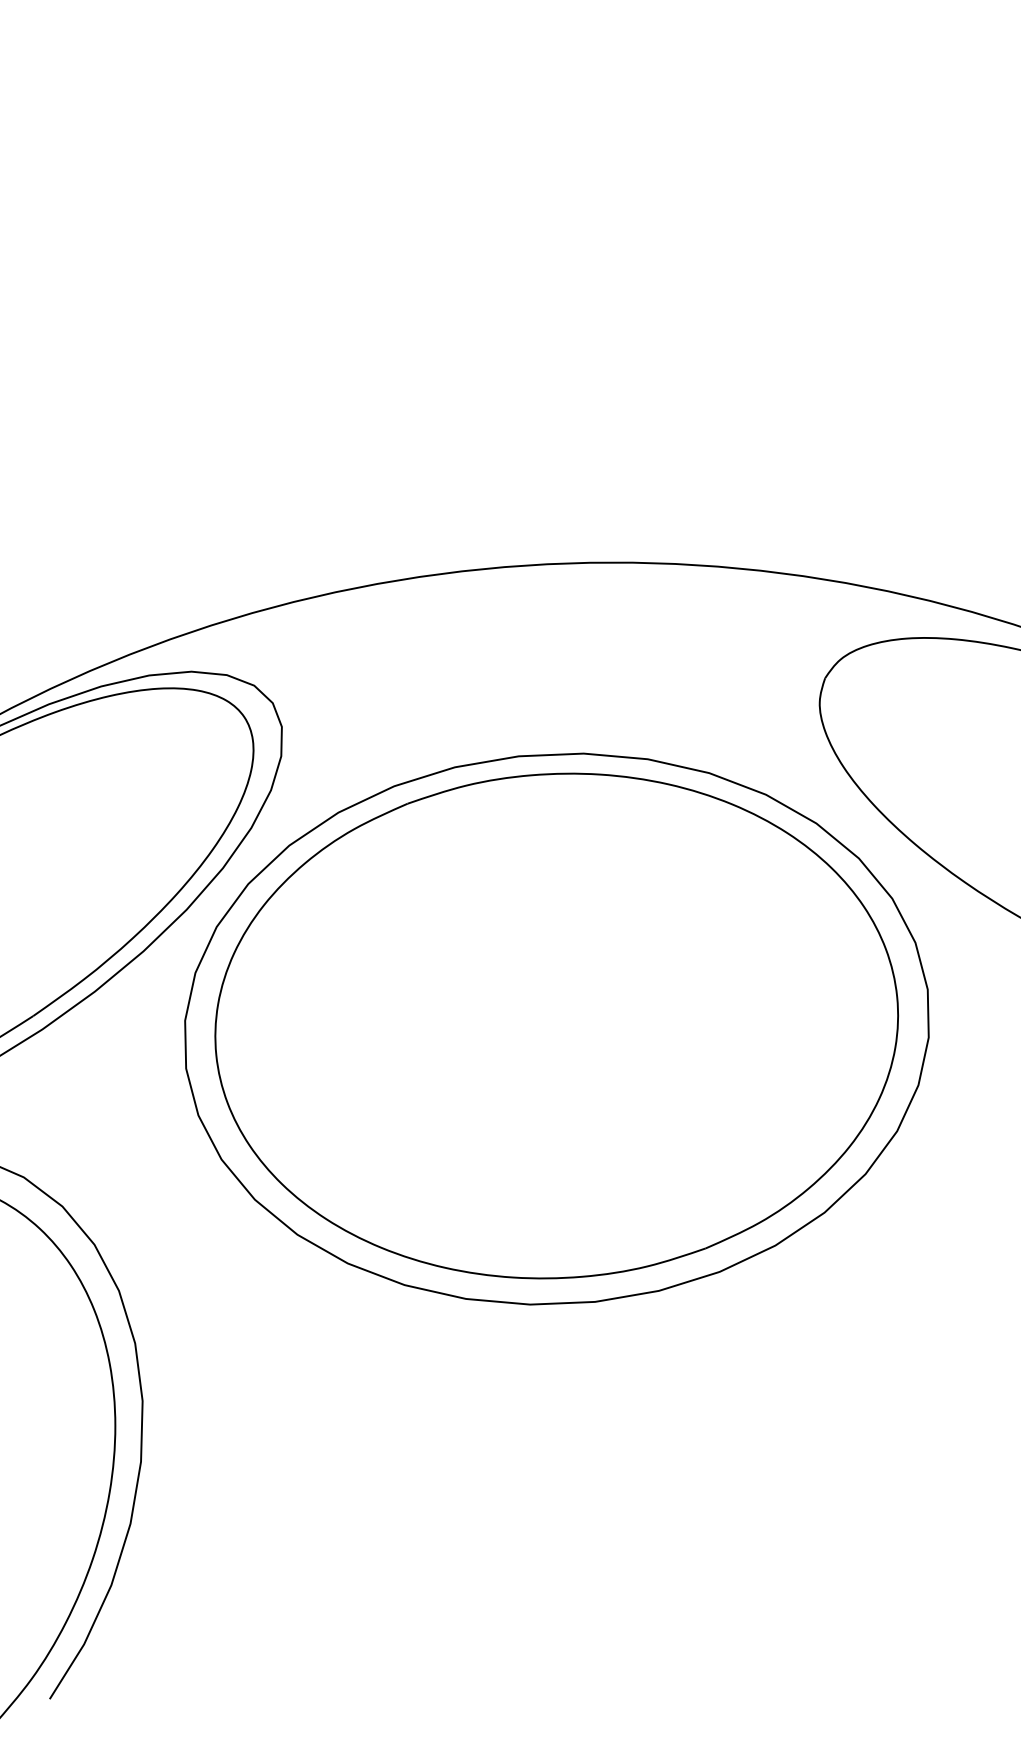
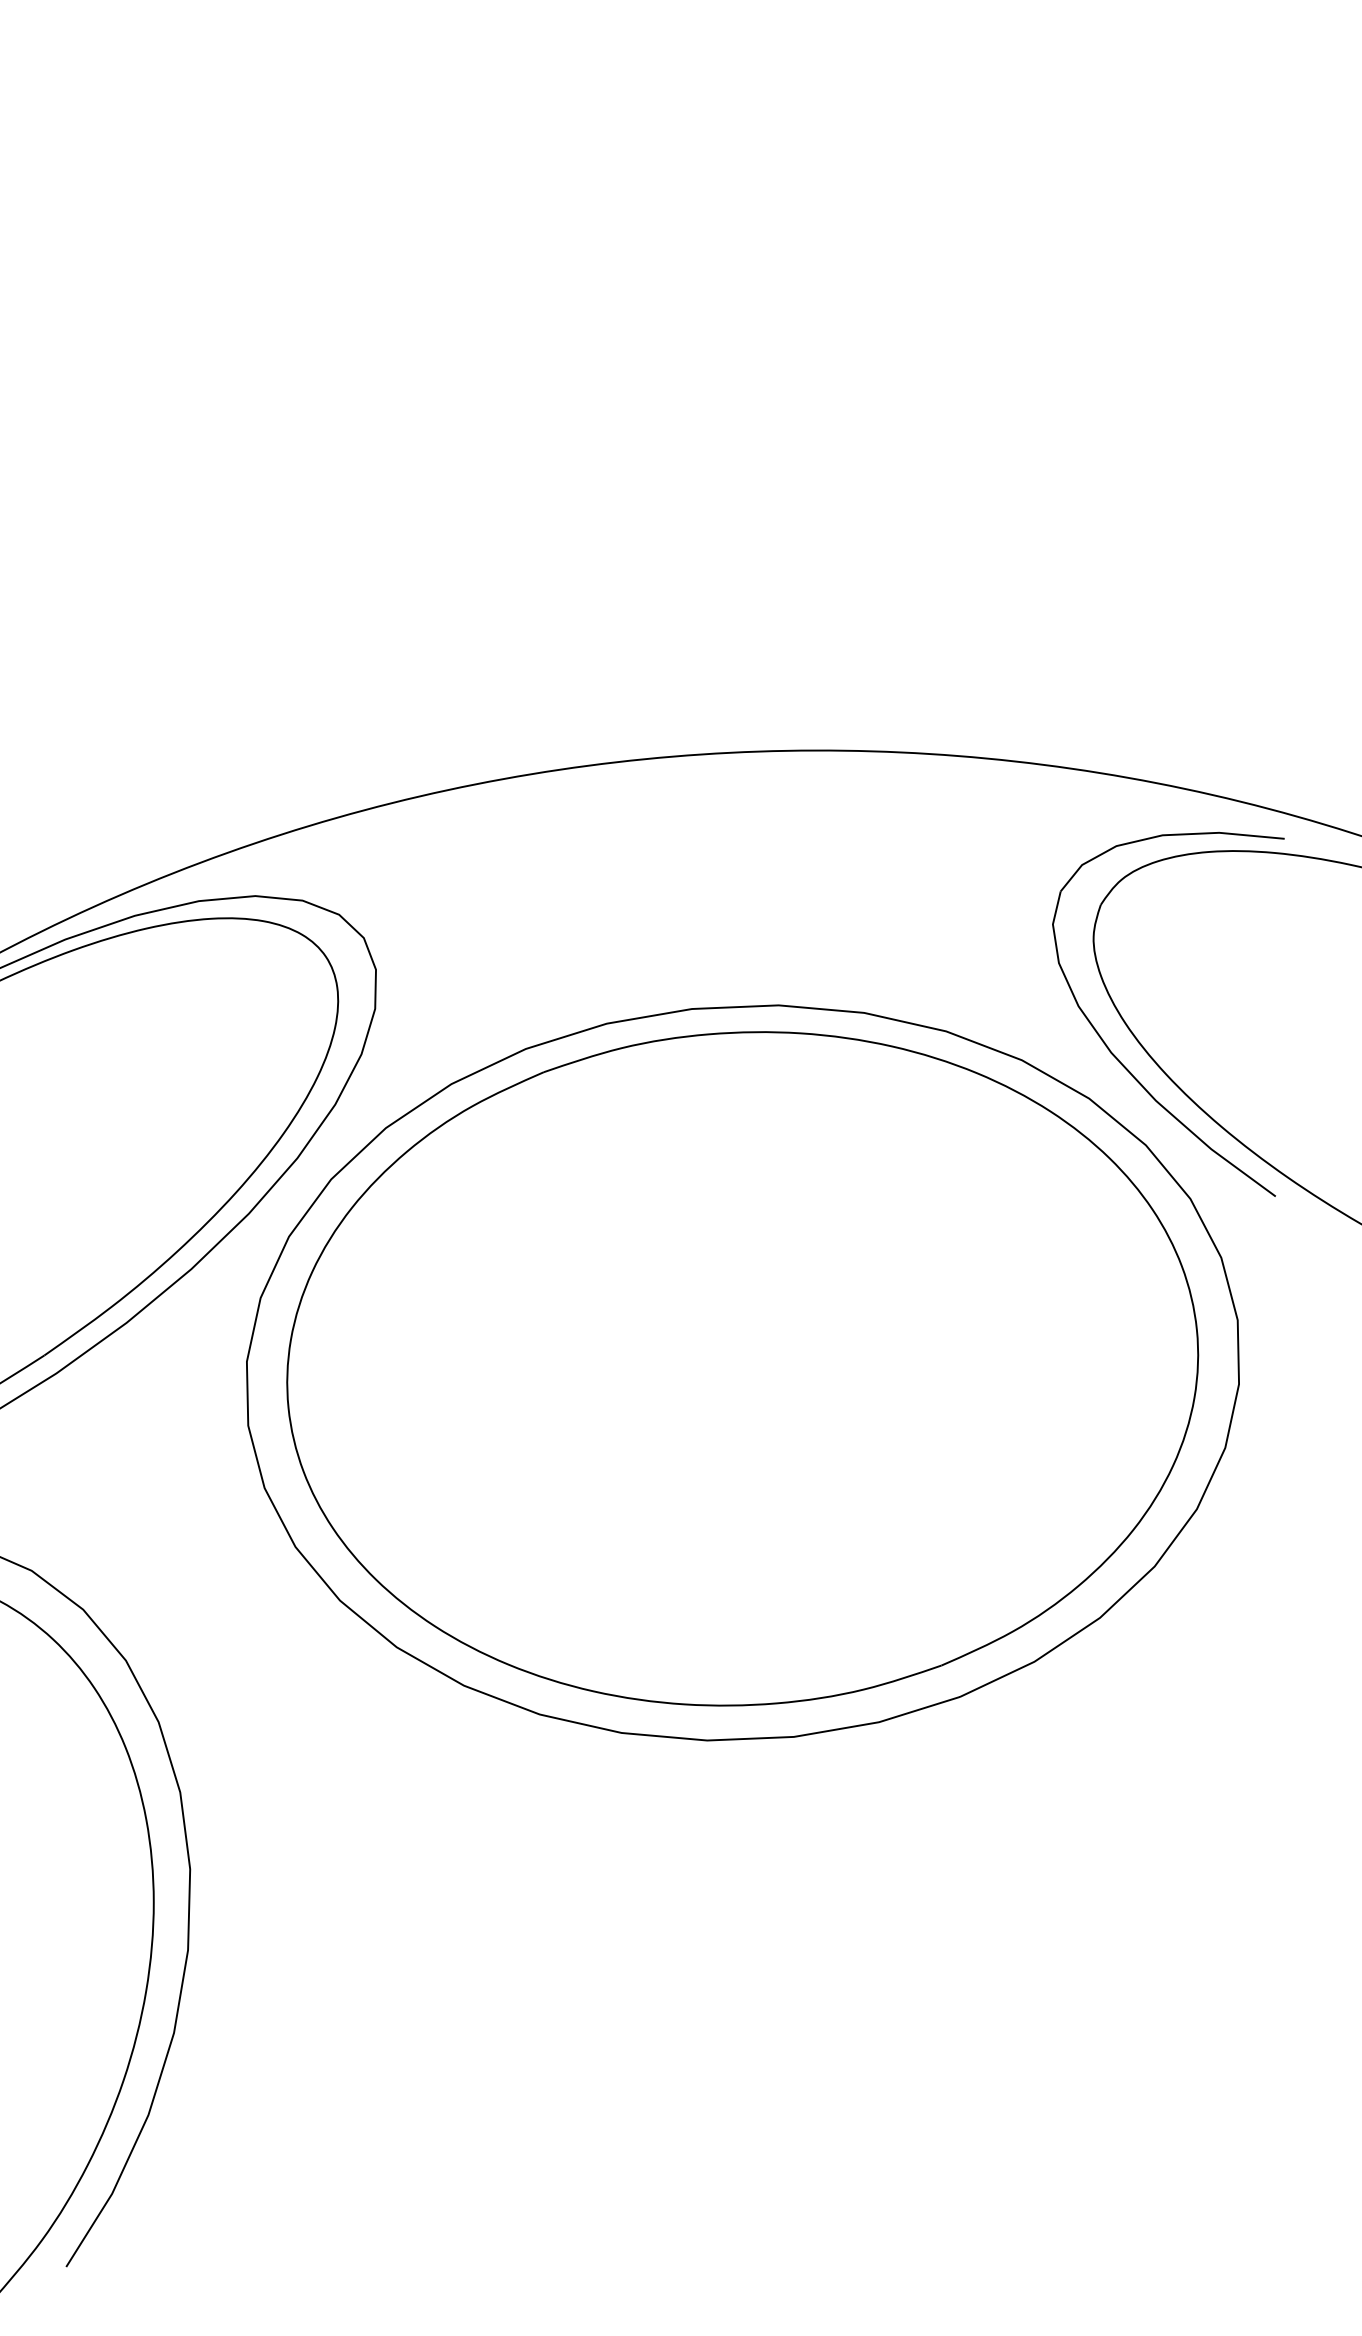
part: (837, 792) -> (1117, 1057), added

